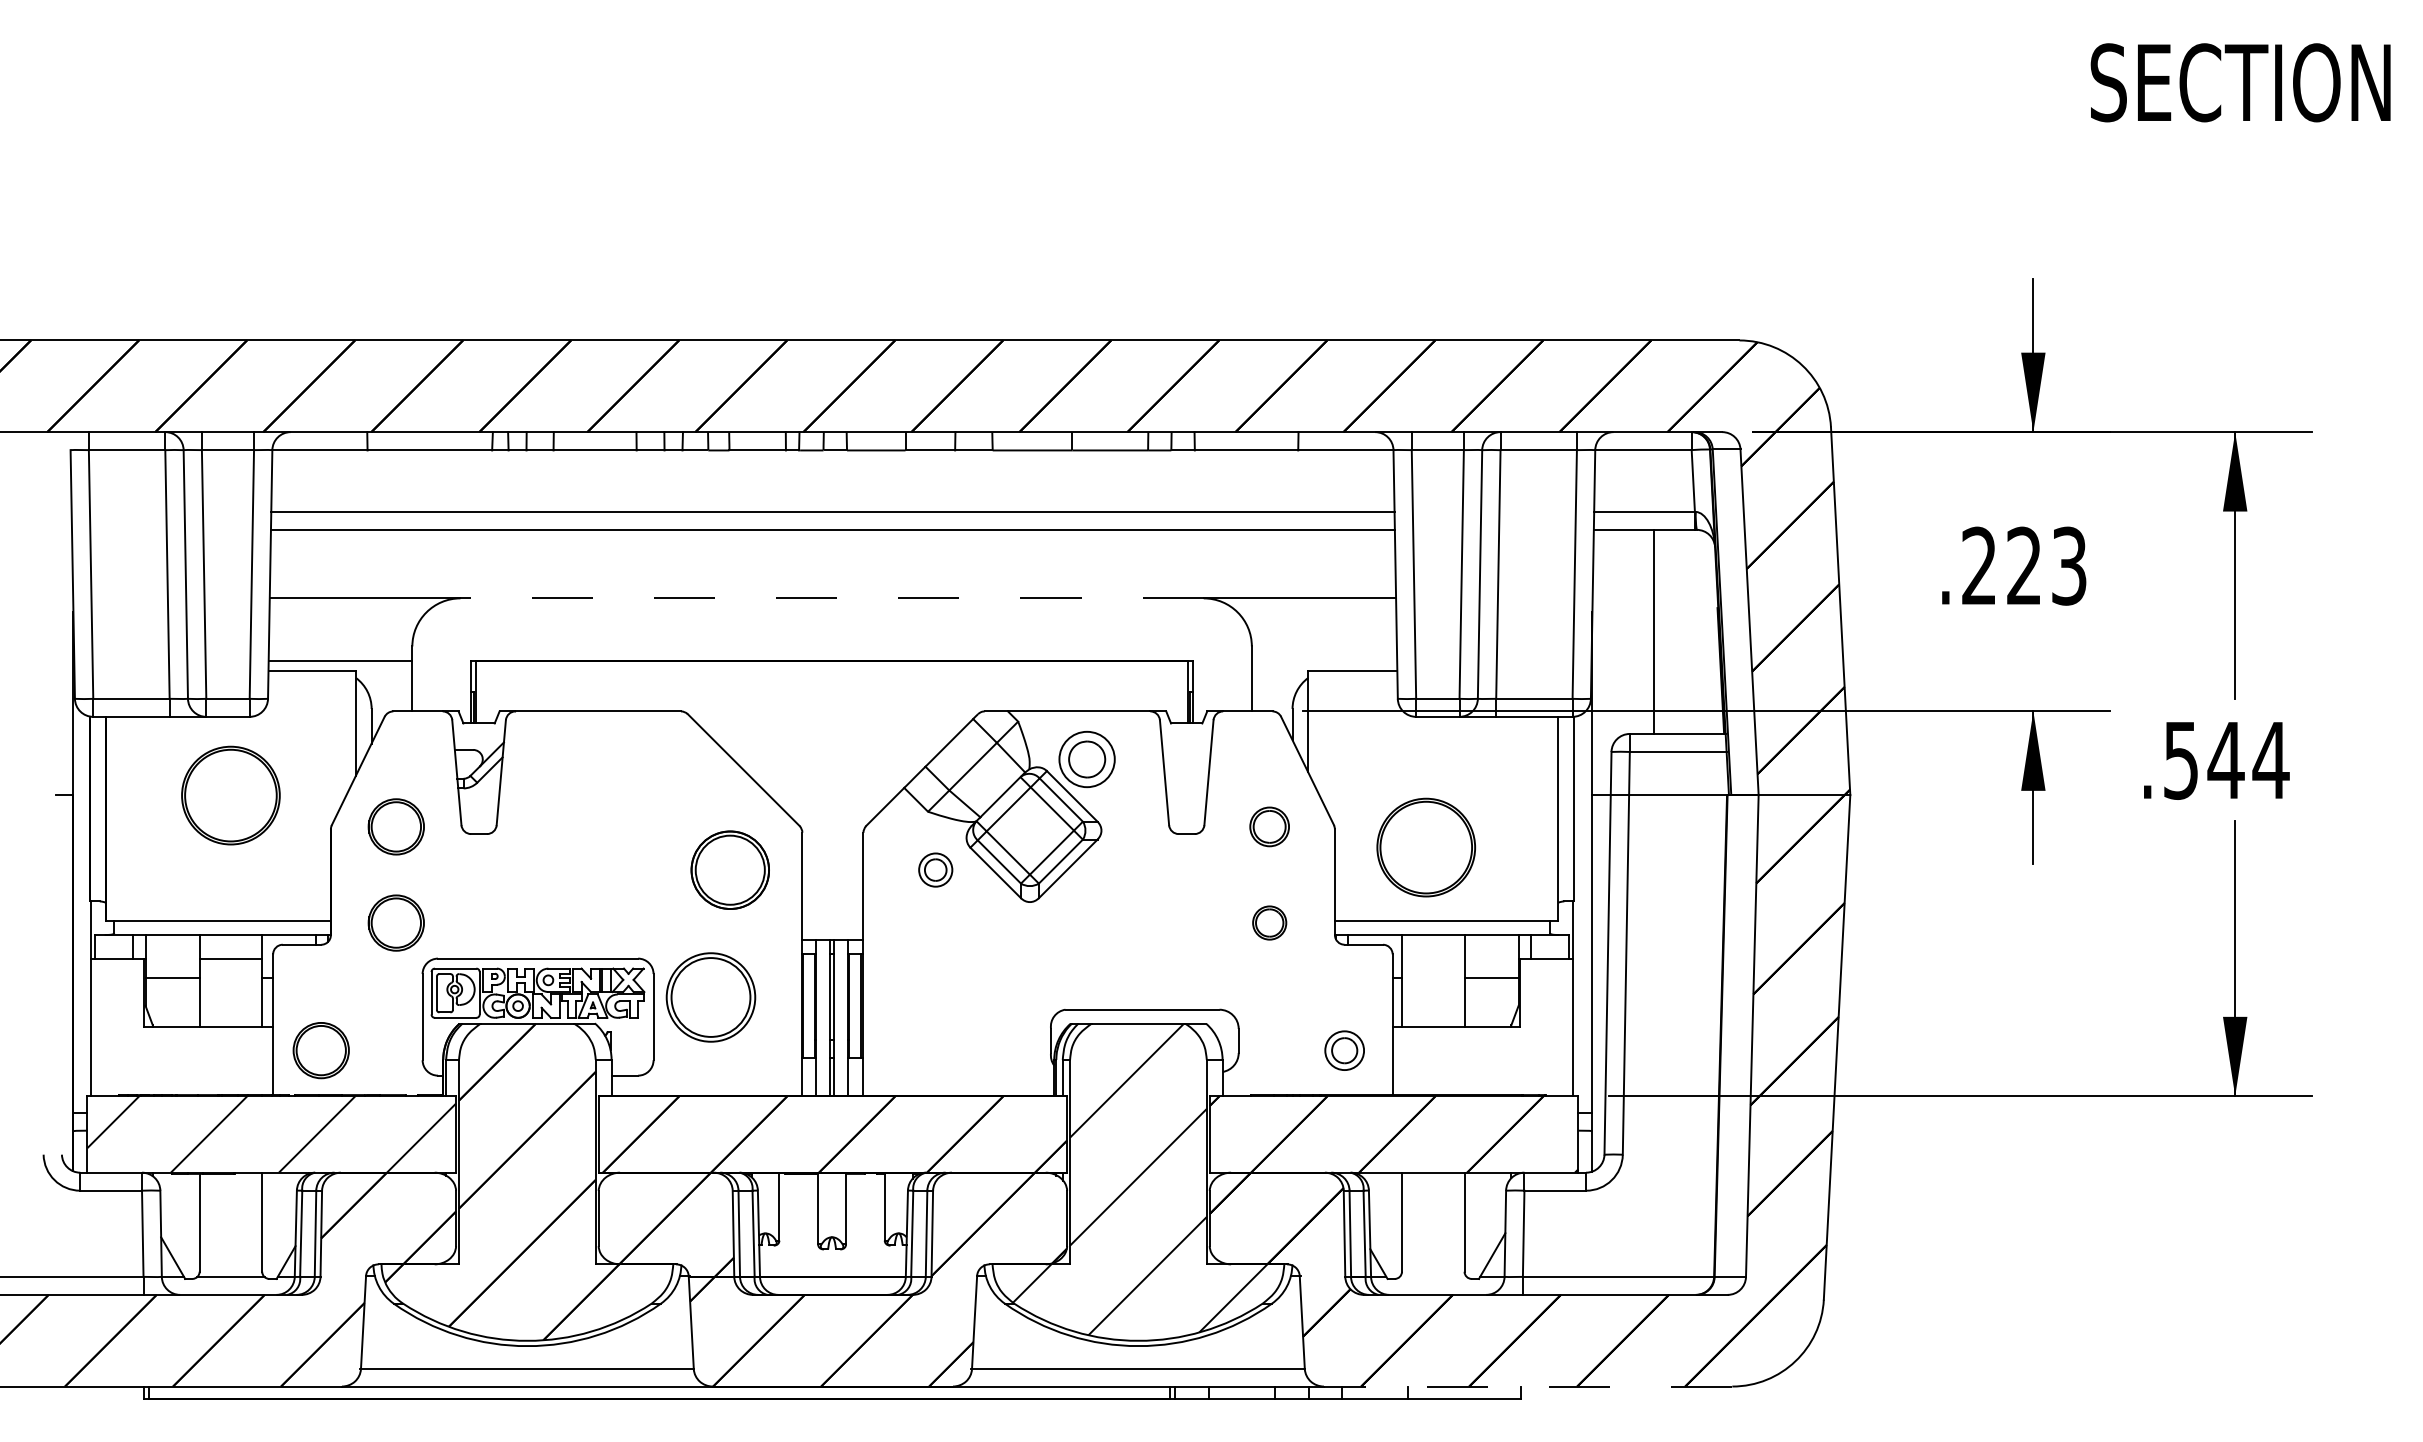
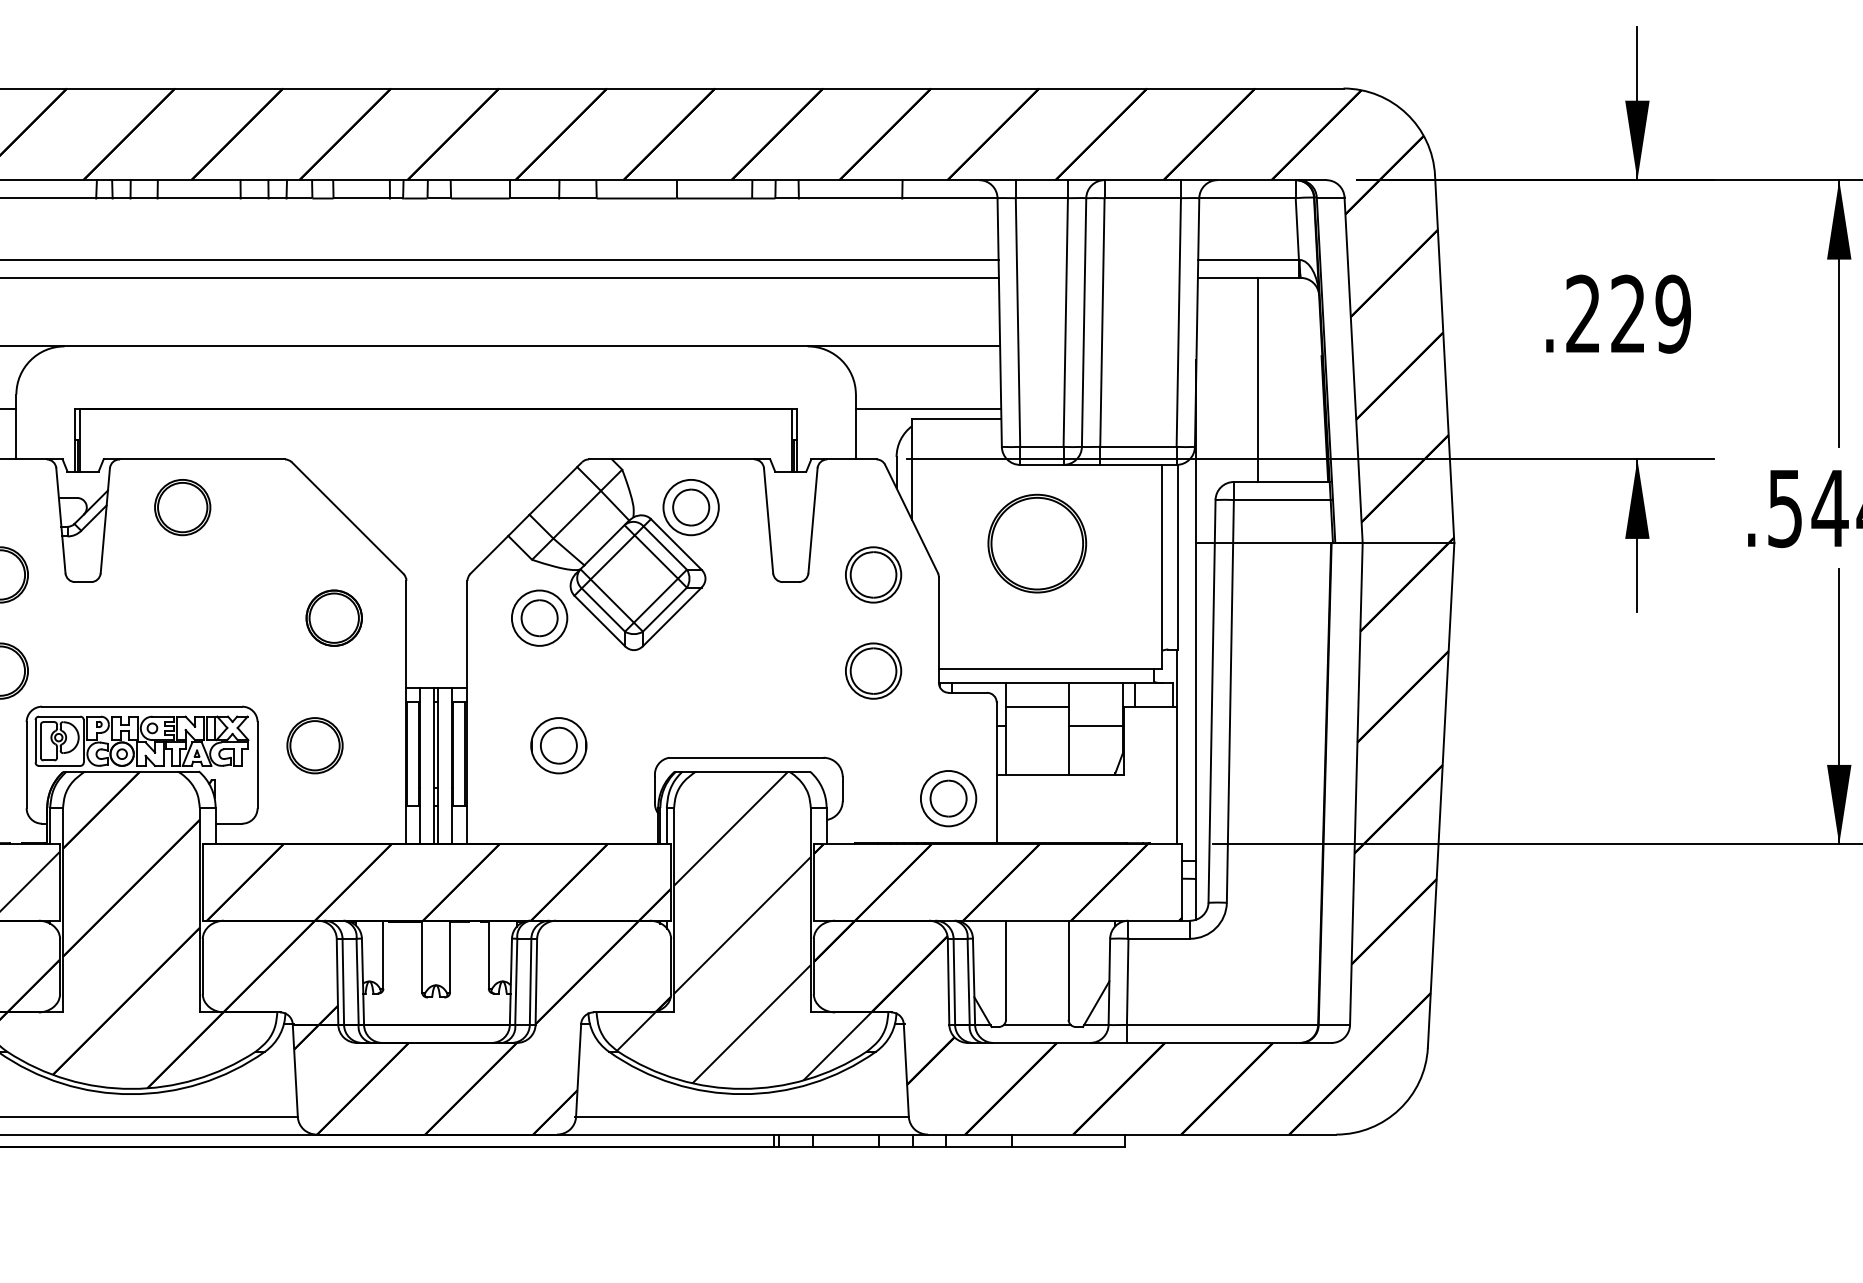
text: (2068, 565) -> (1672, 313), .223 -> .229
line: (832, 598) -> (436, 346), dashed -> solid
line: (1324, 660) -> (928, 408), added
part: (578, 759) -> (182, 507), added
part: (1269, 826) -> (873, 574), size x1.43
part: (1425, 847) -> (1036, 543), moved
part: (729, 869) -> (333, 617), size x0.71
part: (935, 869) -> (539, 617), size x1.67
part: (1269, 922) -> (873, 670), size x1.67
line: (1432, 959) -> (1036, 707), added
part: (710, 997) -> (314, 745), size x0.62
part: (954, 997) -> (558, 745), added
part: (1344, 1050) -> (948, 798), size x1.43
line: (1432, 1277) -> (1036, 1025), added
line: (1527, 1386) -> (1131, 1134), dashed -> solid

